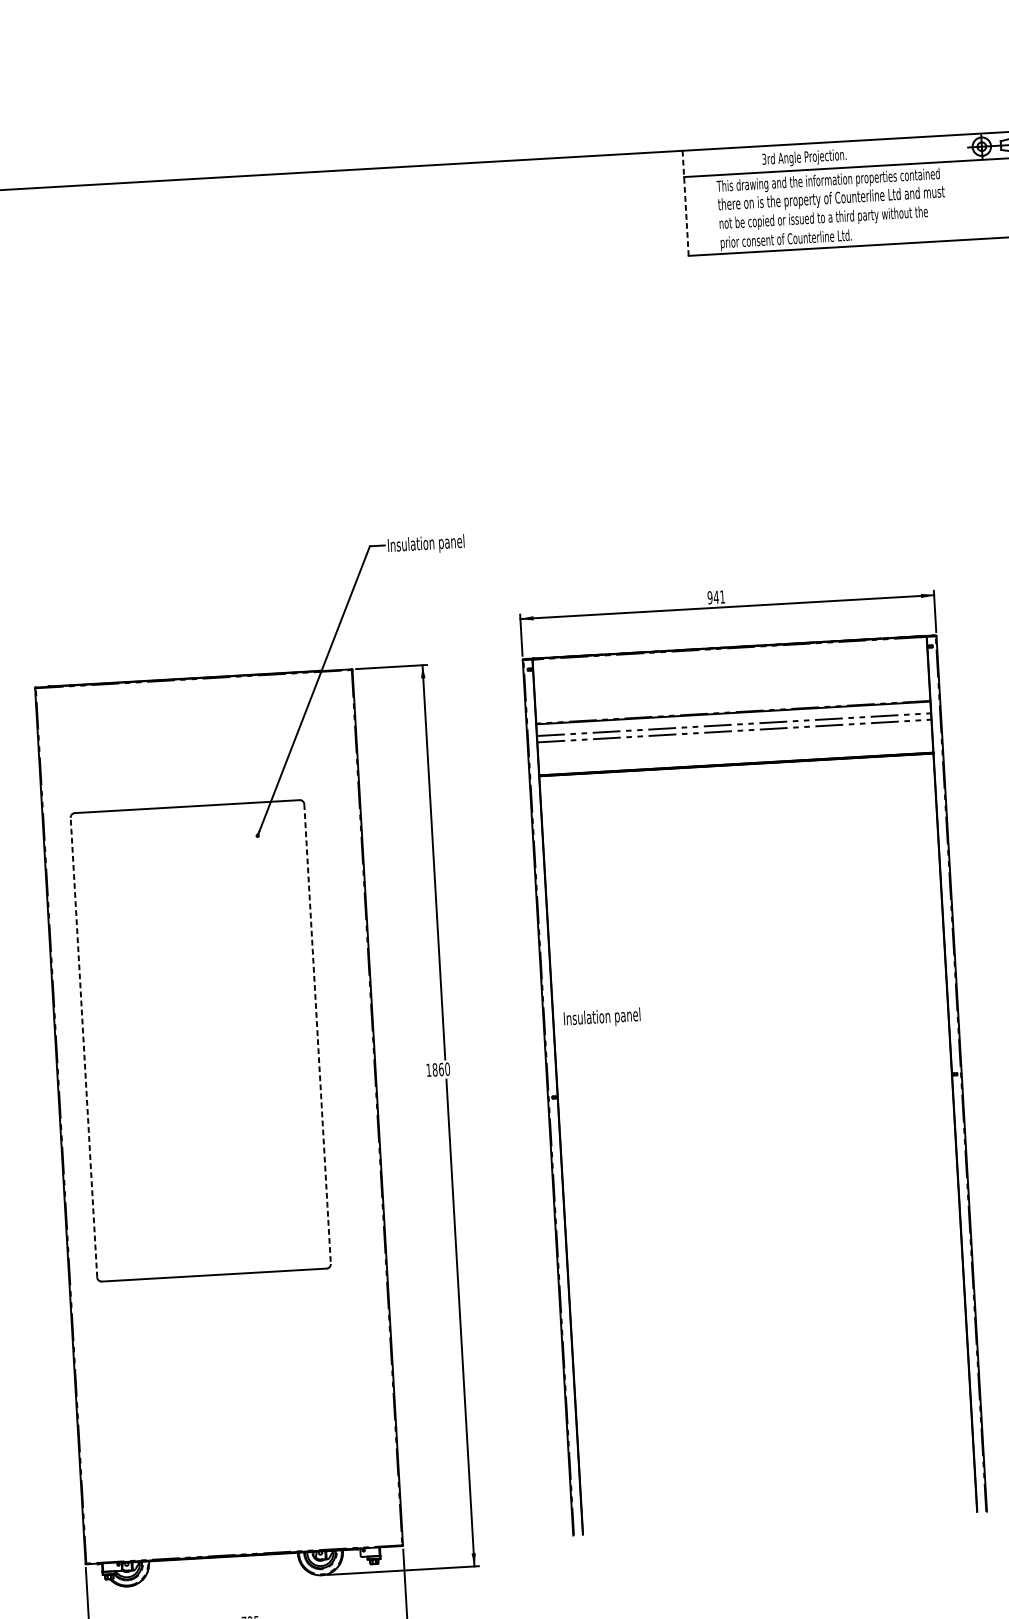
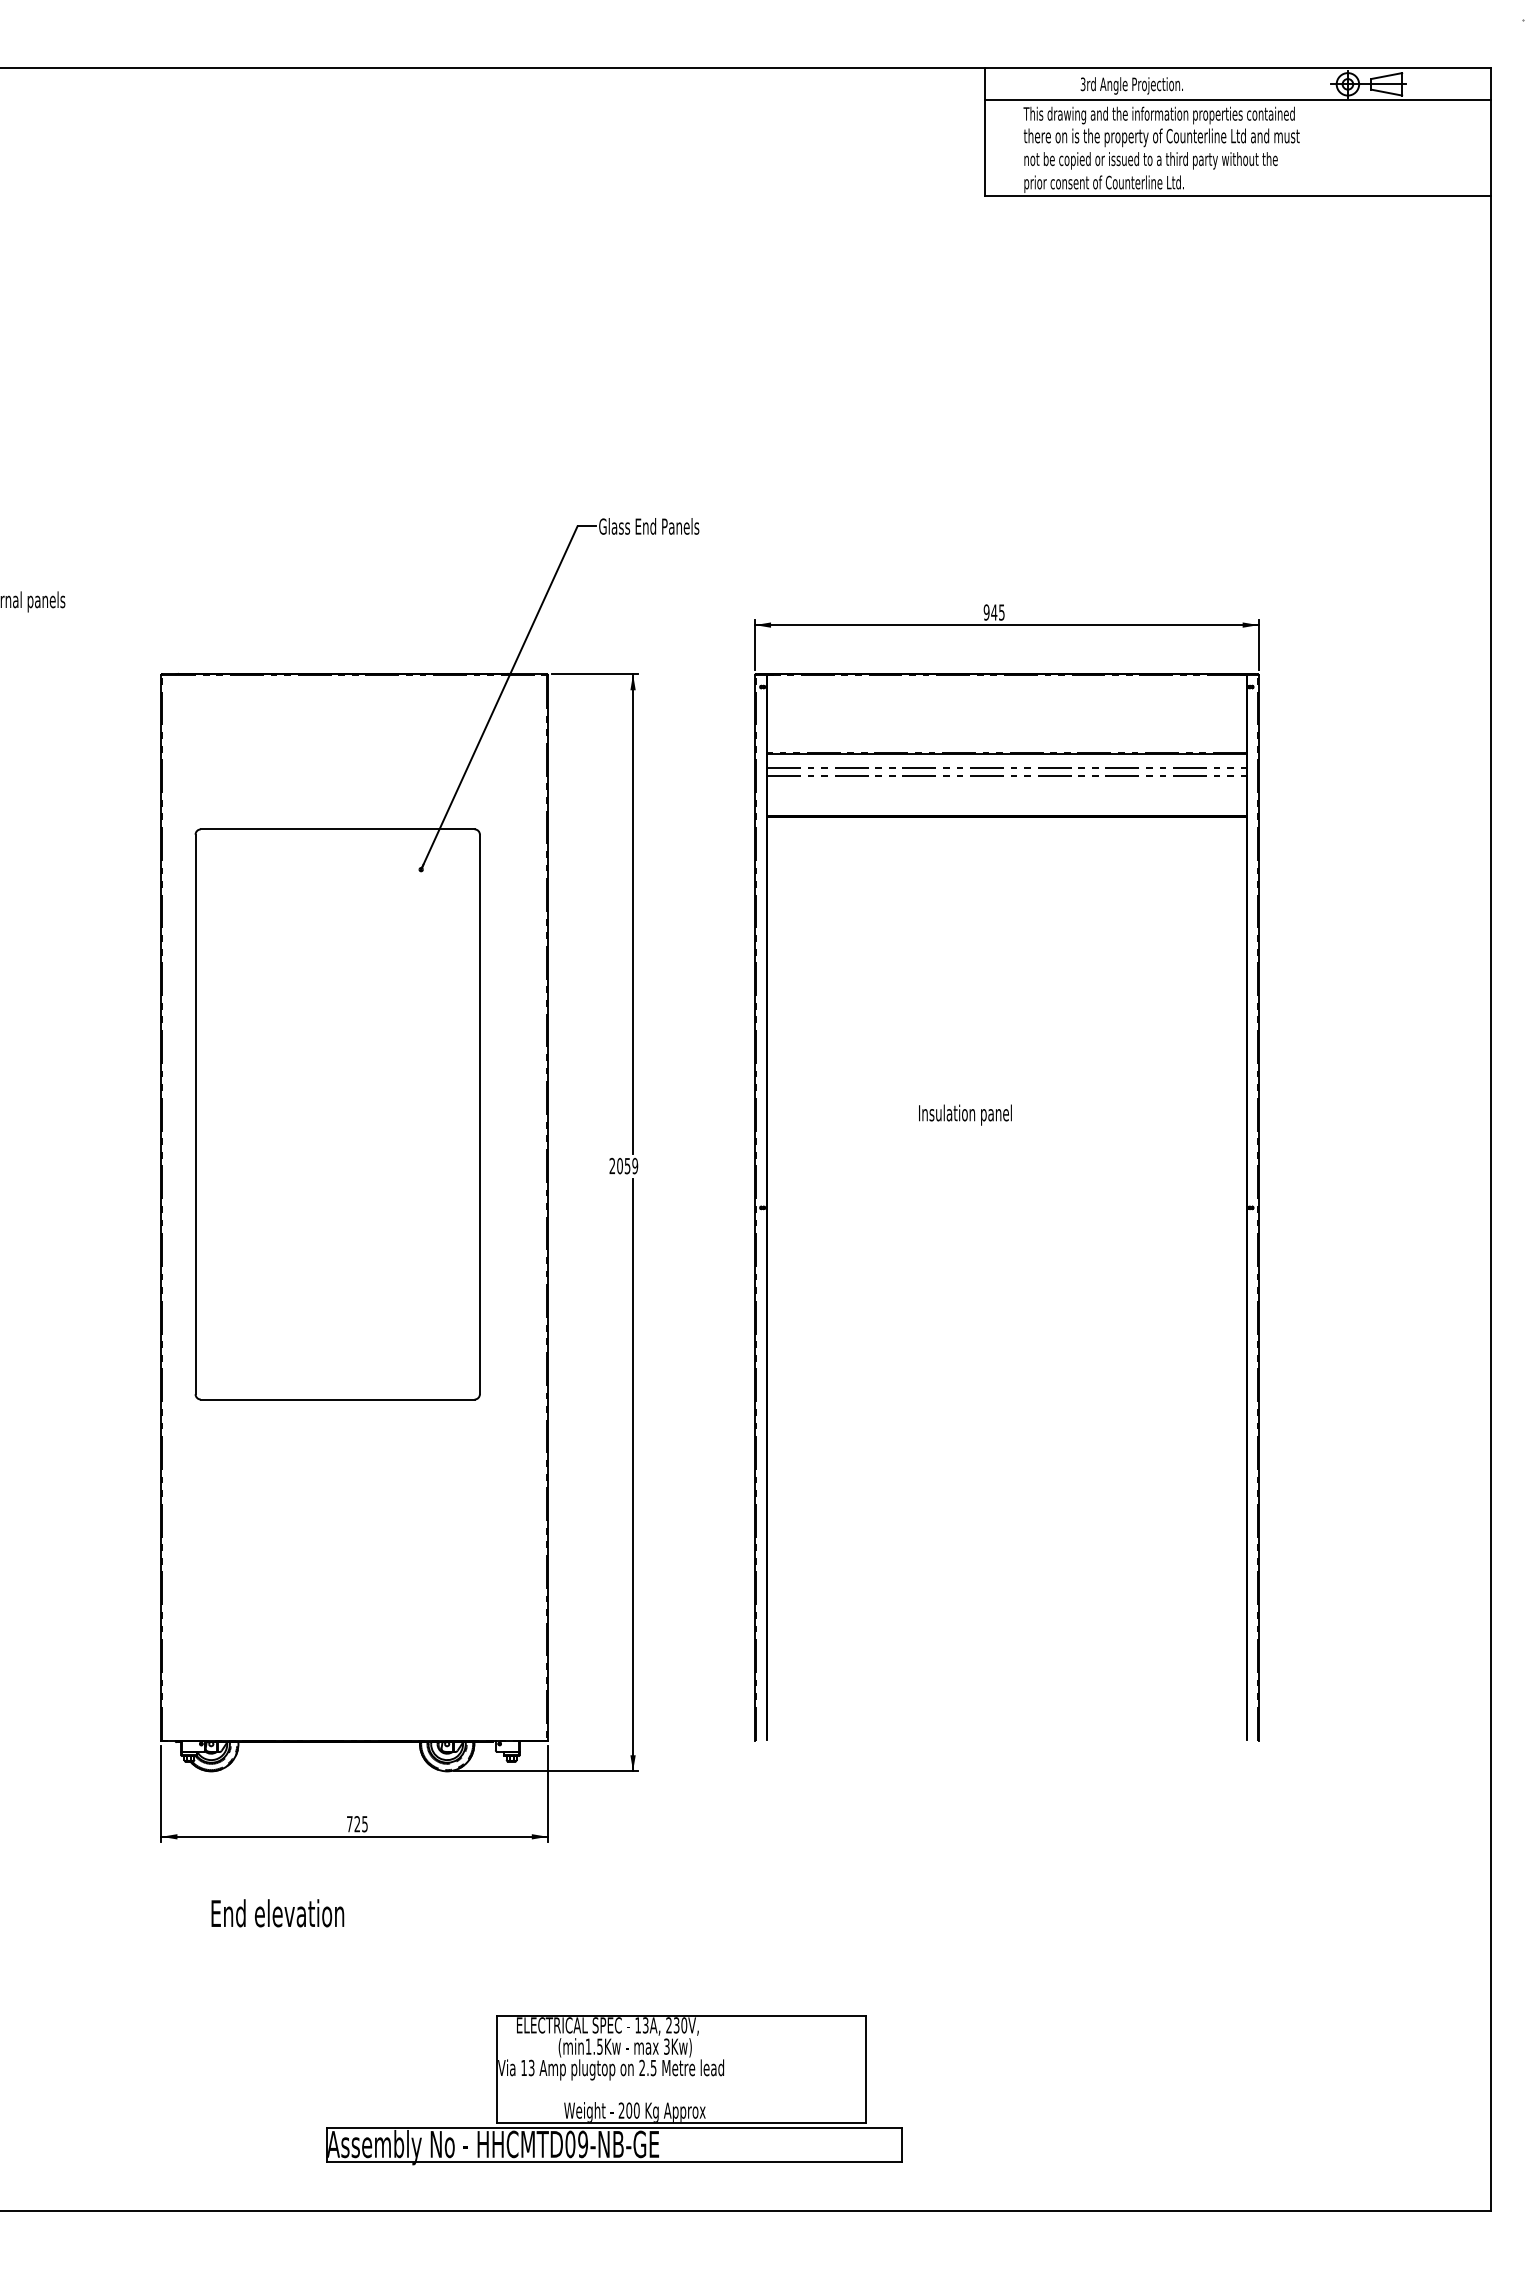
line: (685, 203) -> (984, 132), dashed -> solid
text: (429, 544) -> (649, 528), Insulation panel -> Glass End Panels
text: (722, 597) -> (1001, 612), 941 -> 945
text: (602, 1017) -> (965, 1114), moved
line: (317, 1034) -> (479, 1114), dashed -> solid
line: (83, 1047) -> (195, 1114), dashed -> solid
text: (437, 1069) -> (623, 1165), 1860 -> 2059

